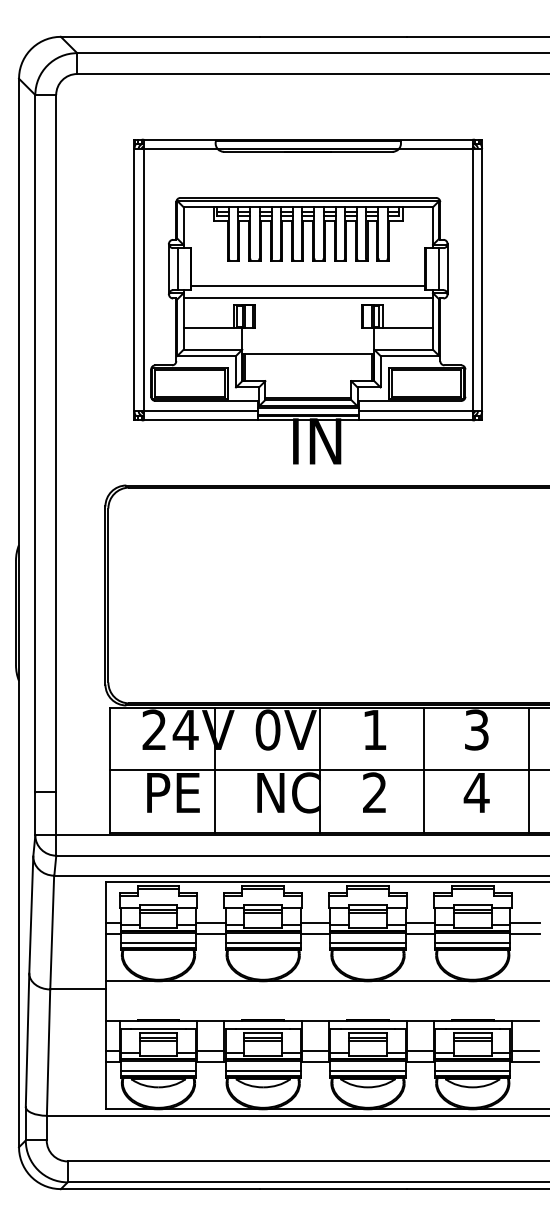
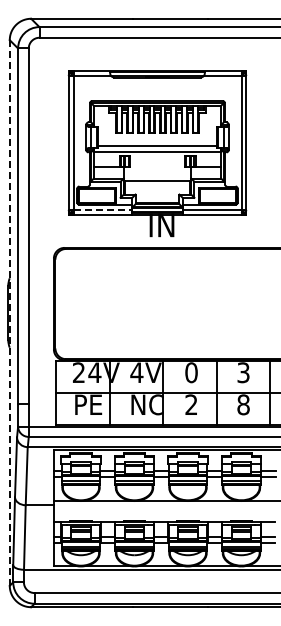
line: (202, 410) -> (103, 209), solid -> dashed
line: (18, 613) -> (9, 313), solid -> dashed
text: (267, 729) -> (136, 372), 0V -> 4V
text: (374, 729) -> (191, 372), 1 -> 0
text: (476, 792) -> (243, 404), 4 -> 8

